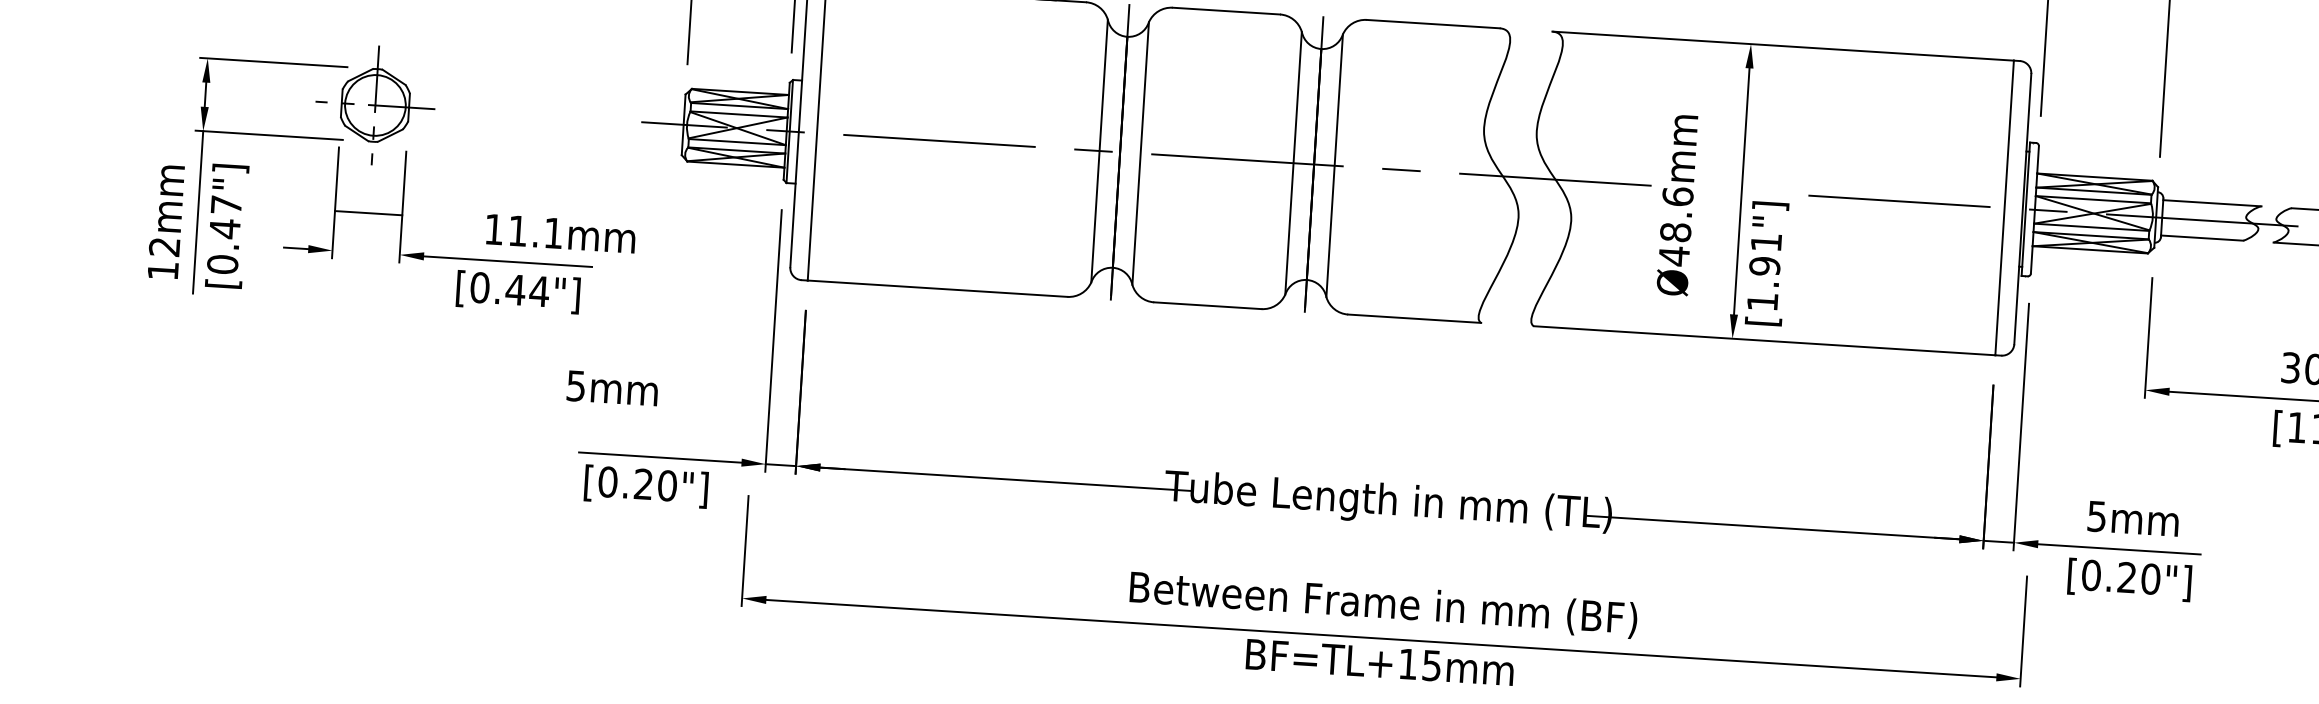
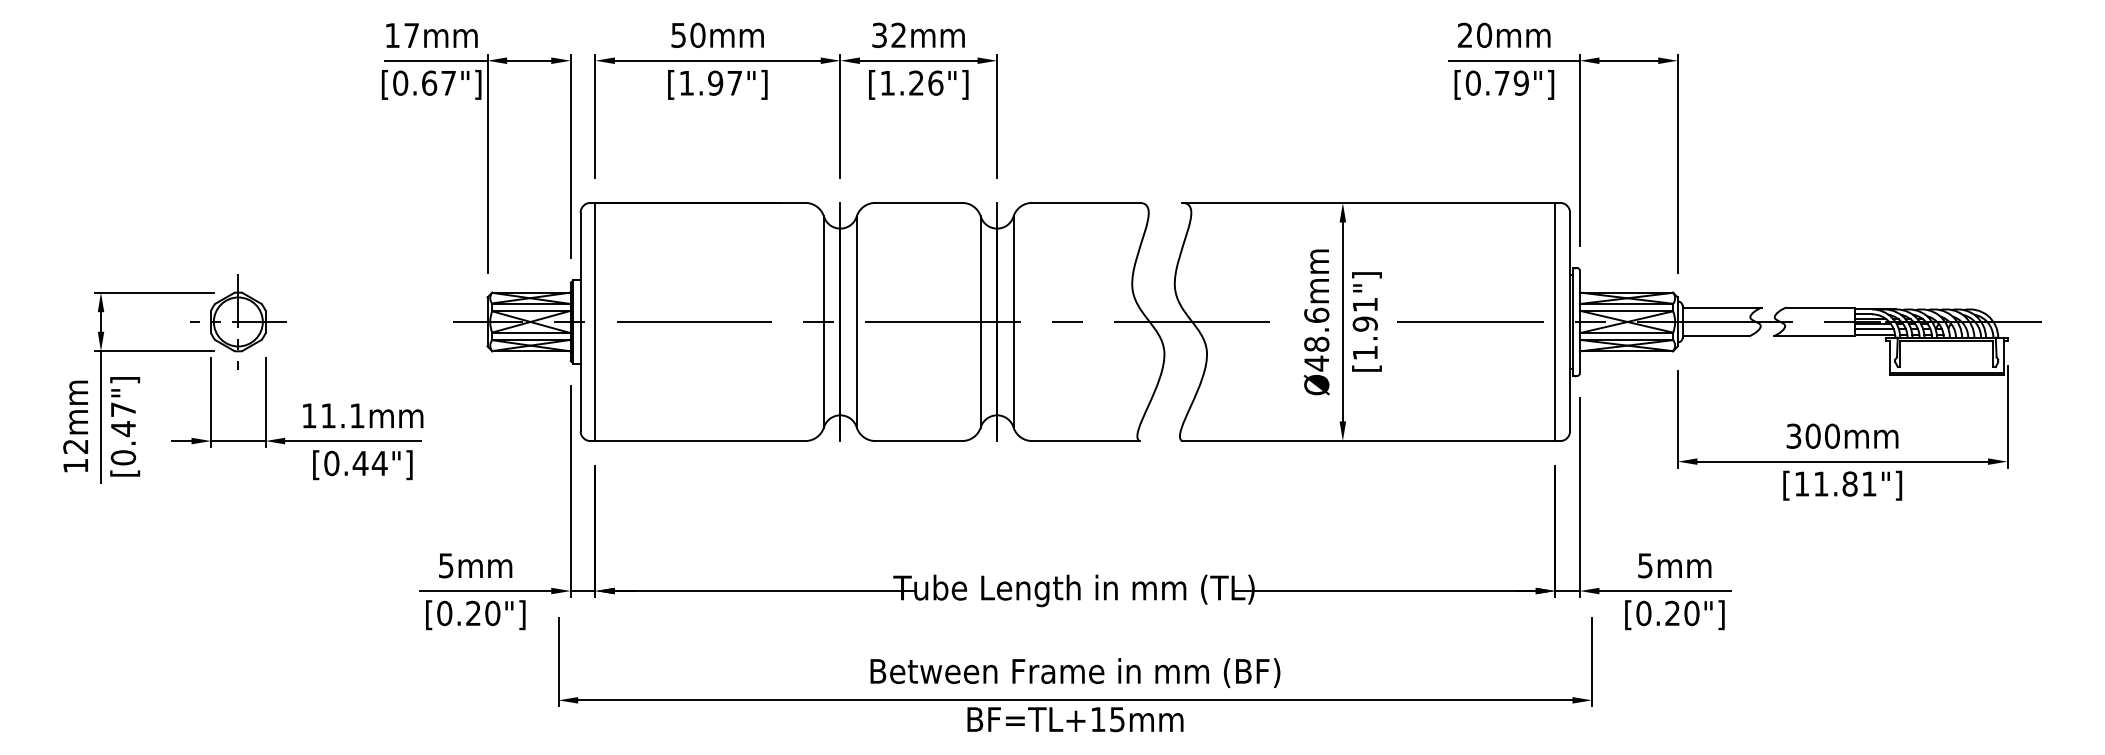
text: (1677, 205) -> (1316, 322), moved
line: (368, 213) -> (238, 441), moved
text: (561, 233) -> (363, 415), moved
text: (1766, 263) -> (1366, 321), moved
text: (612, 388) -> (475, 565), moved

